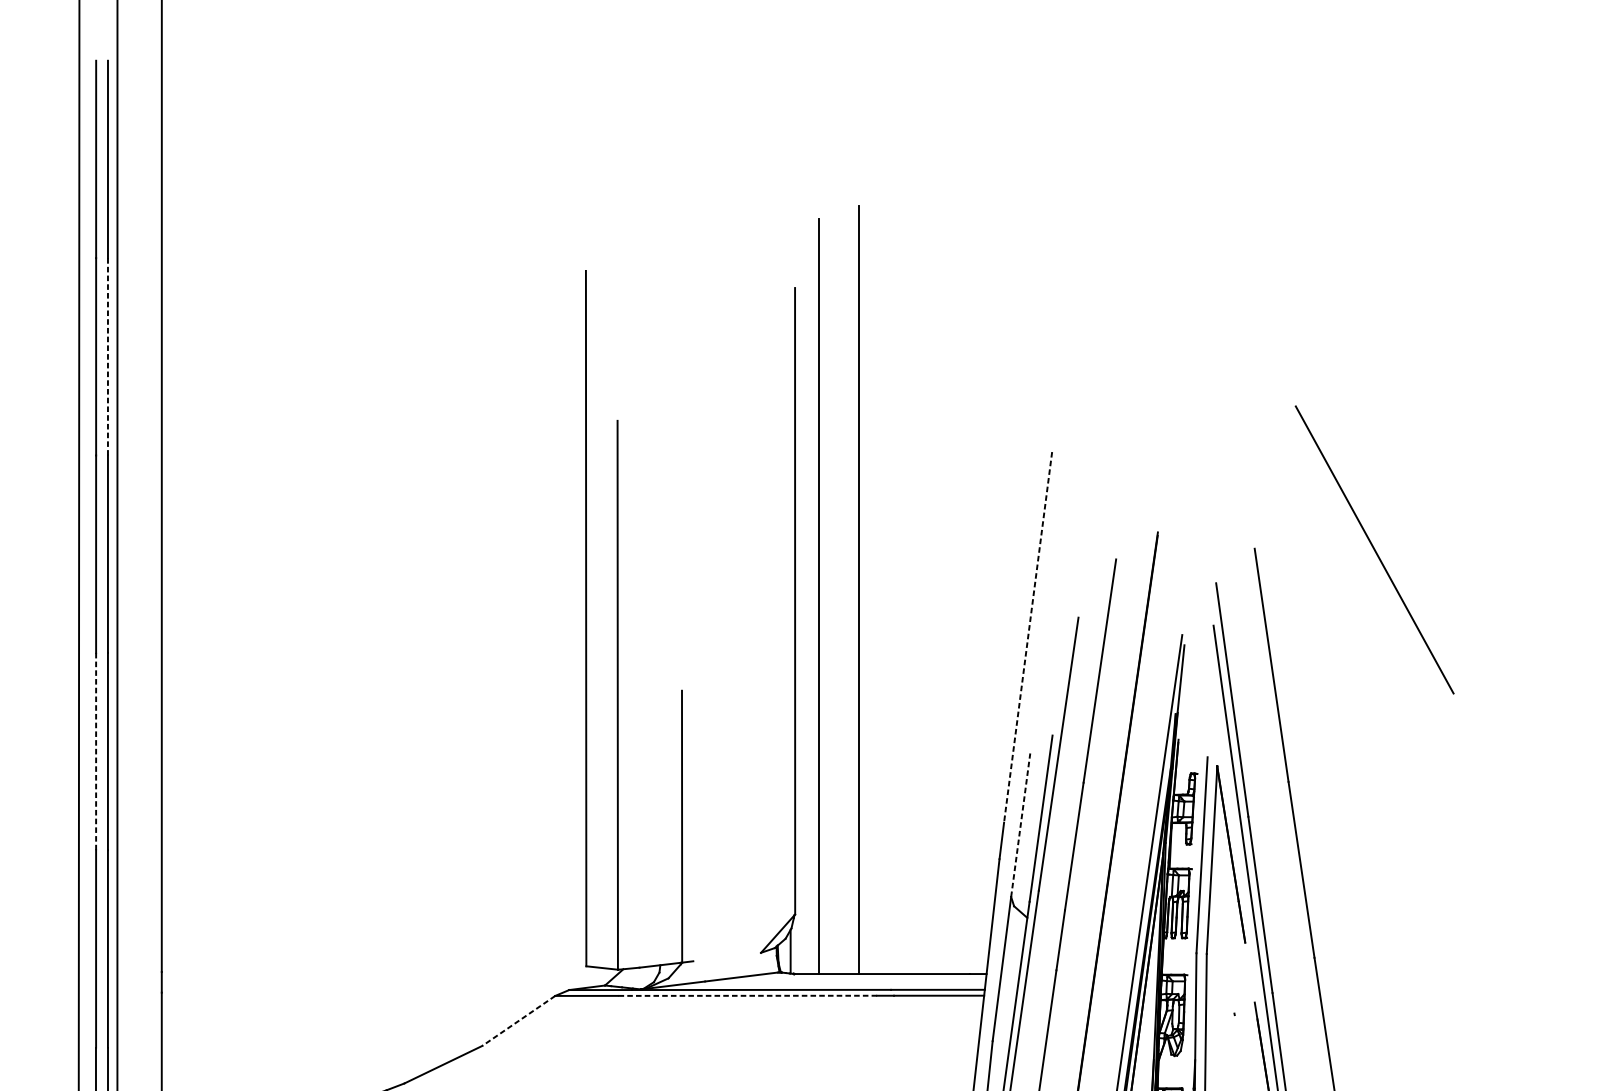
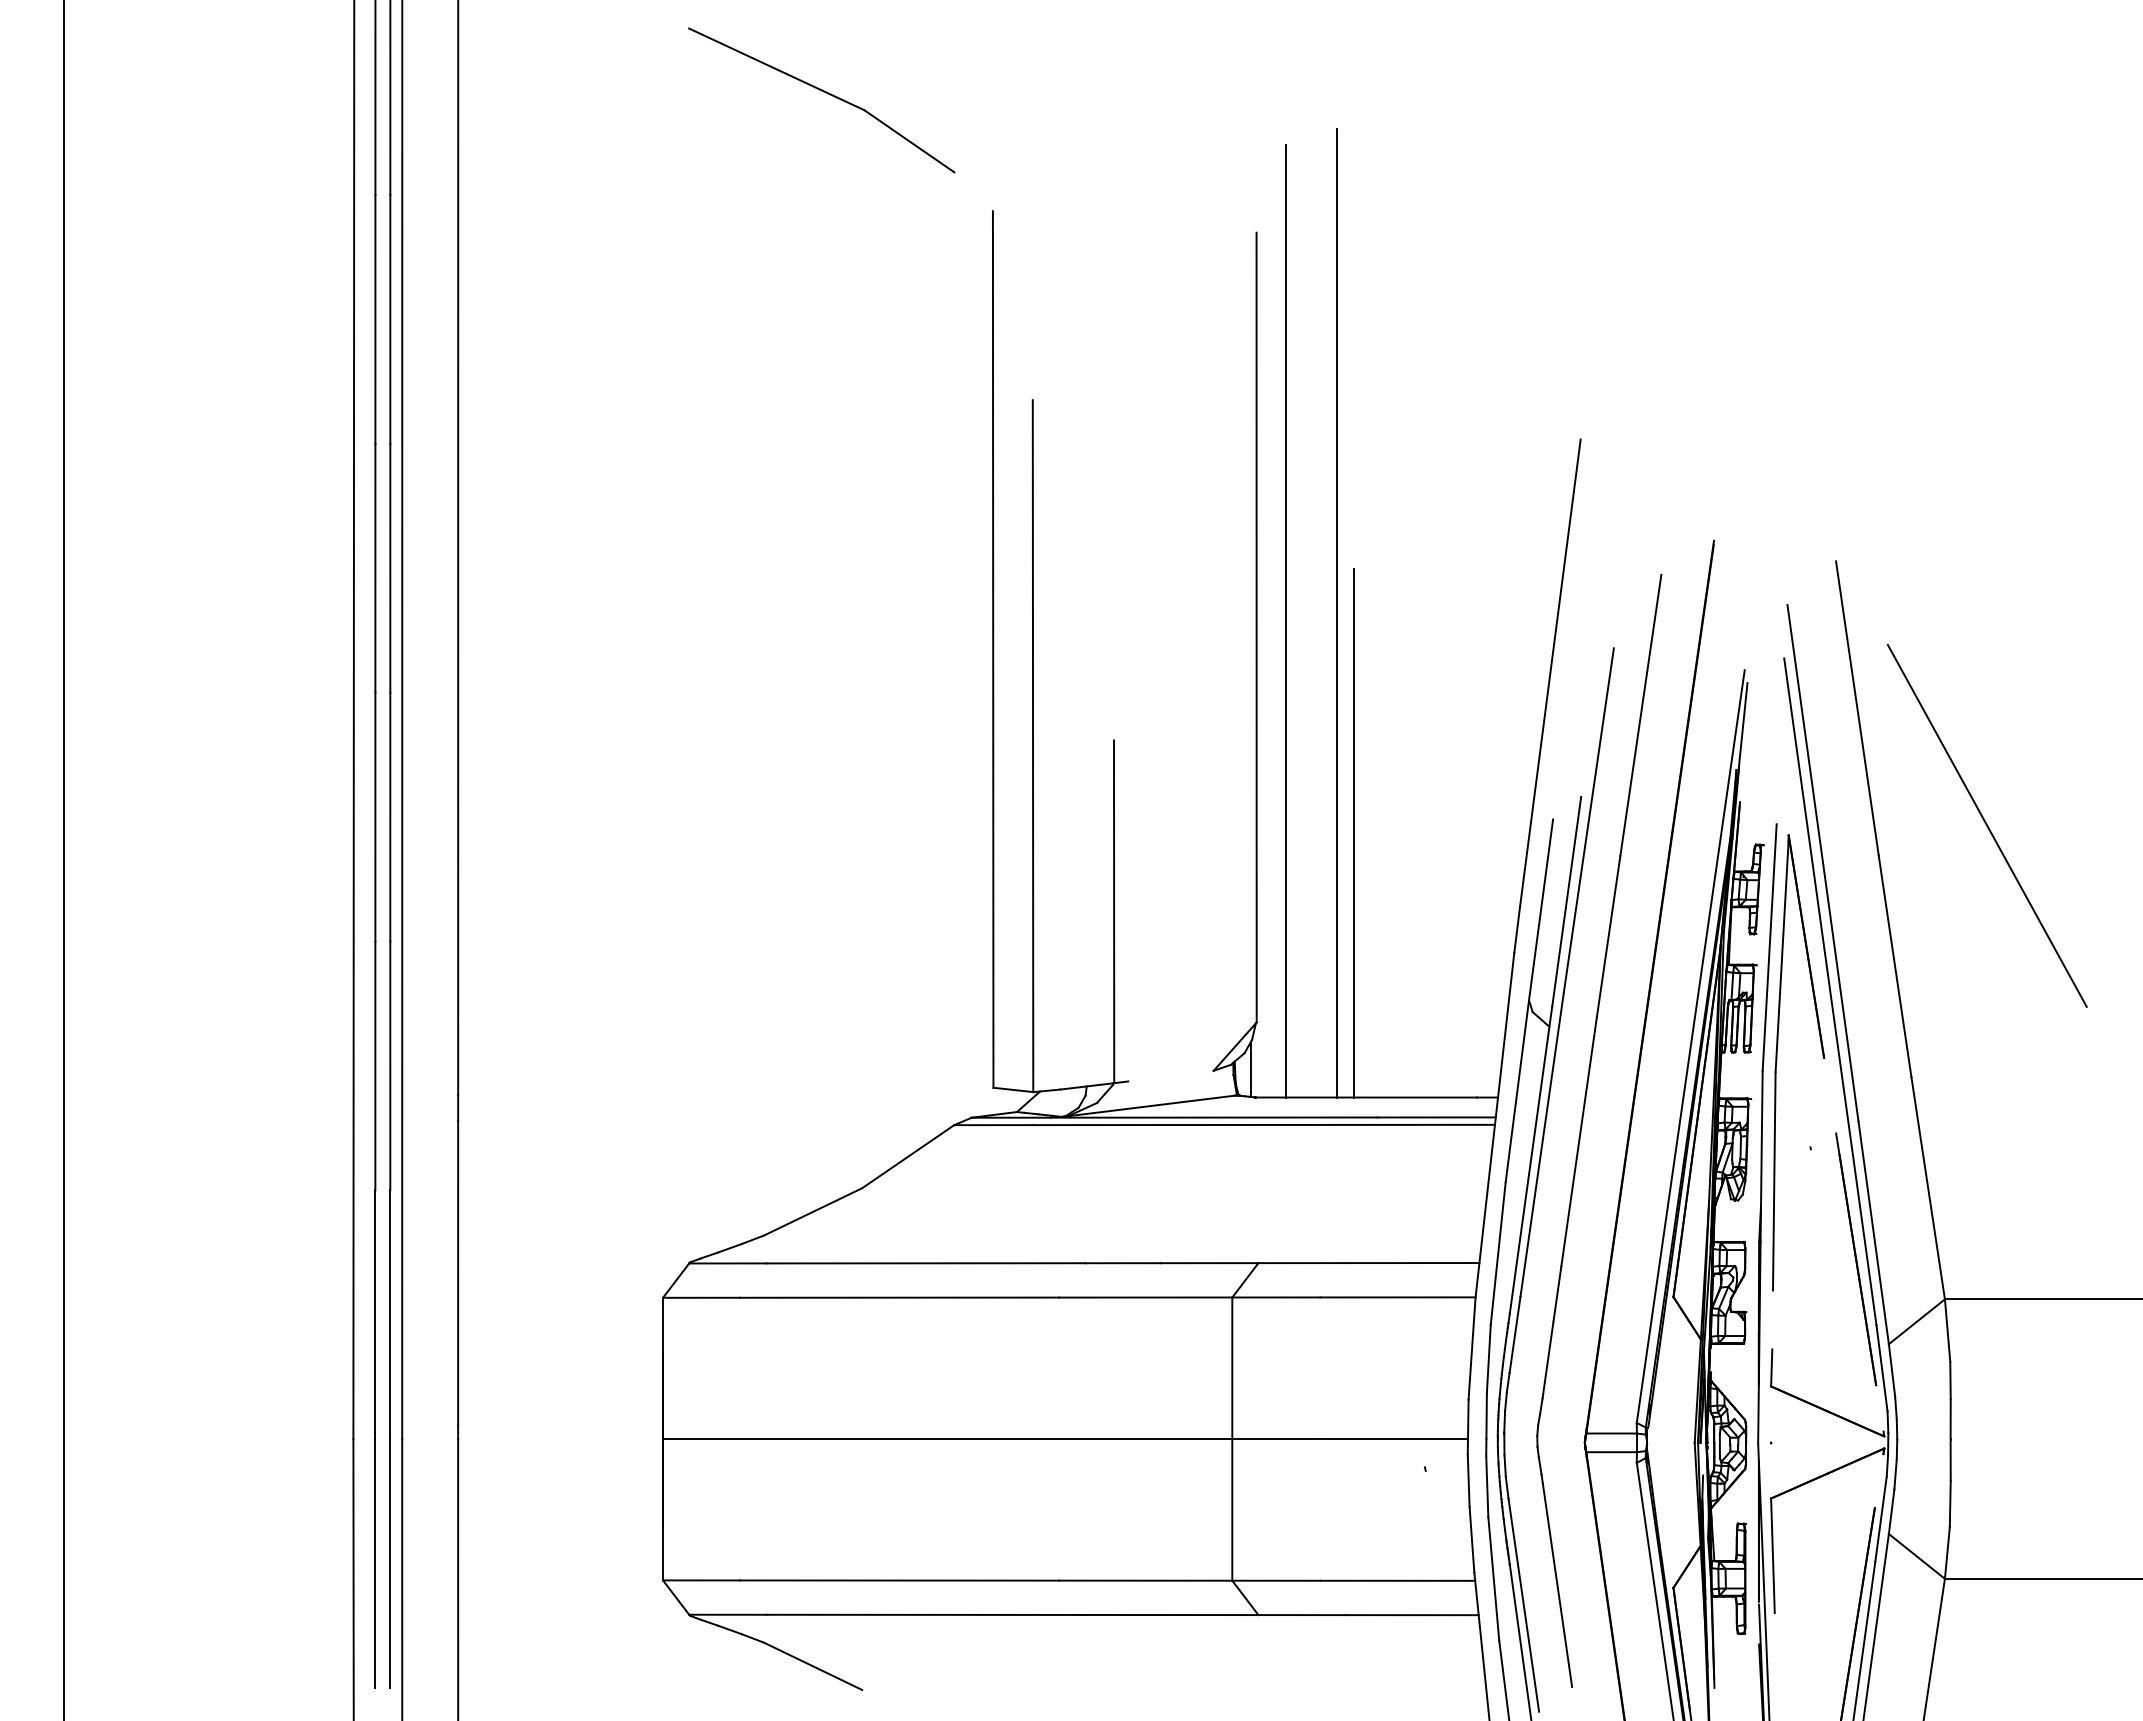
part: (453, 177) -> (825, 93), added
line: (108, 356) -> (390, 319), dashed -> solid
line: (1374, 549) -> (1986, 825), moved
line: (1028, 637) -> (1550, 673), dashed -> solid
line: (96, 751) -> (375, 817), dashed -> solid
line: (872, 764) -> (1354, 833), added
line: (1021, 824) -> (1541, 909), dashed -> solid
line: (747, 996) -> (1196, 1125), dashed -> solid
line: (518, 1020) -> (908, 1156), dashed -> solid

